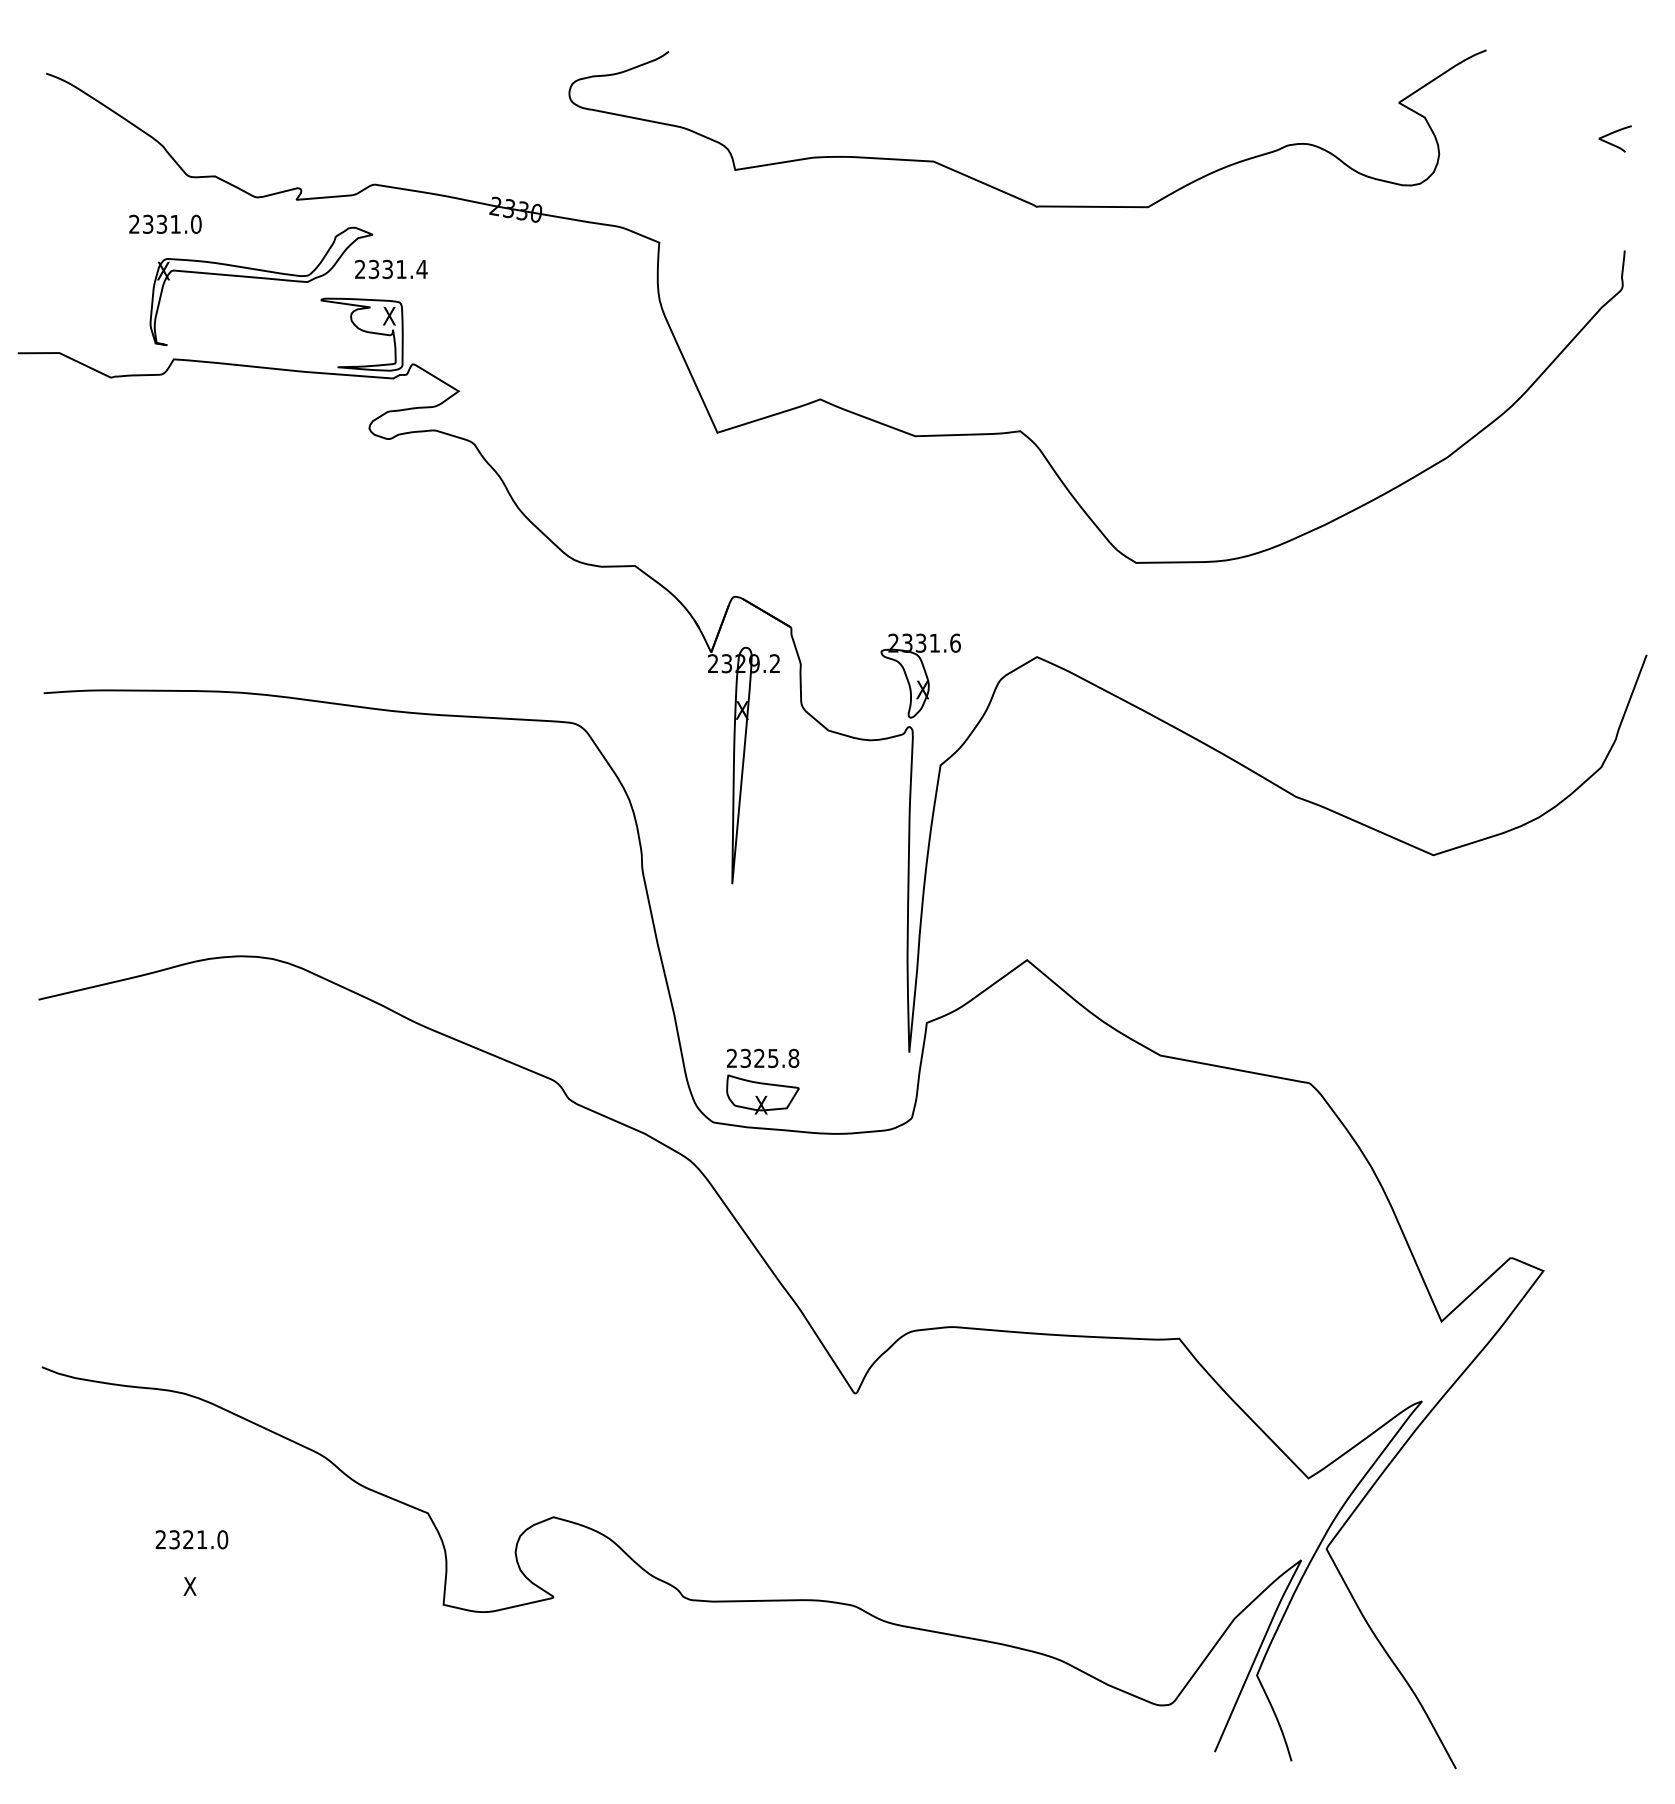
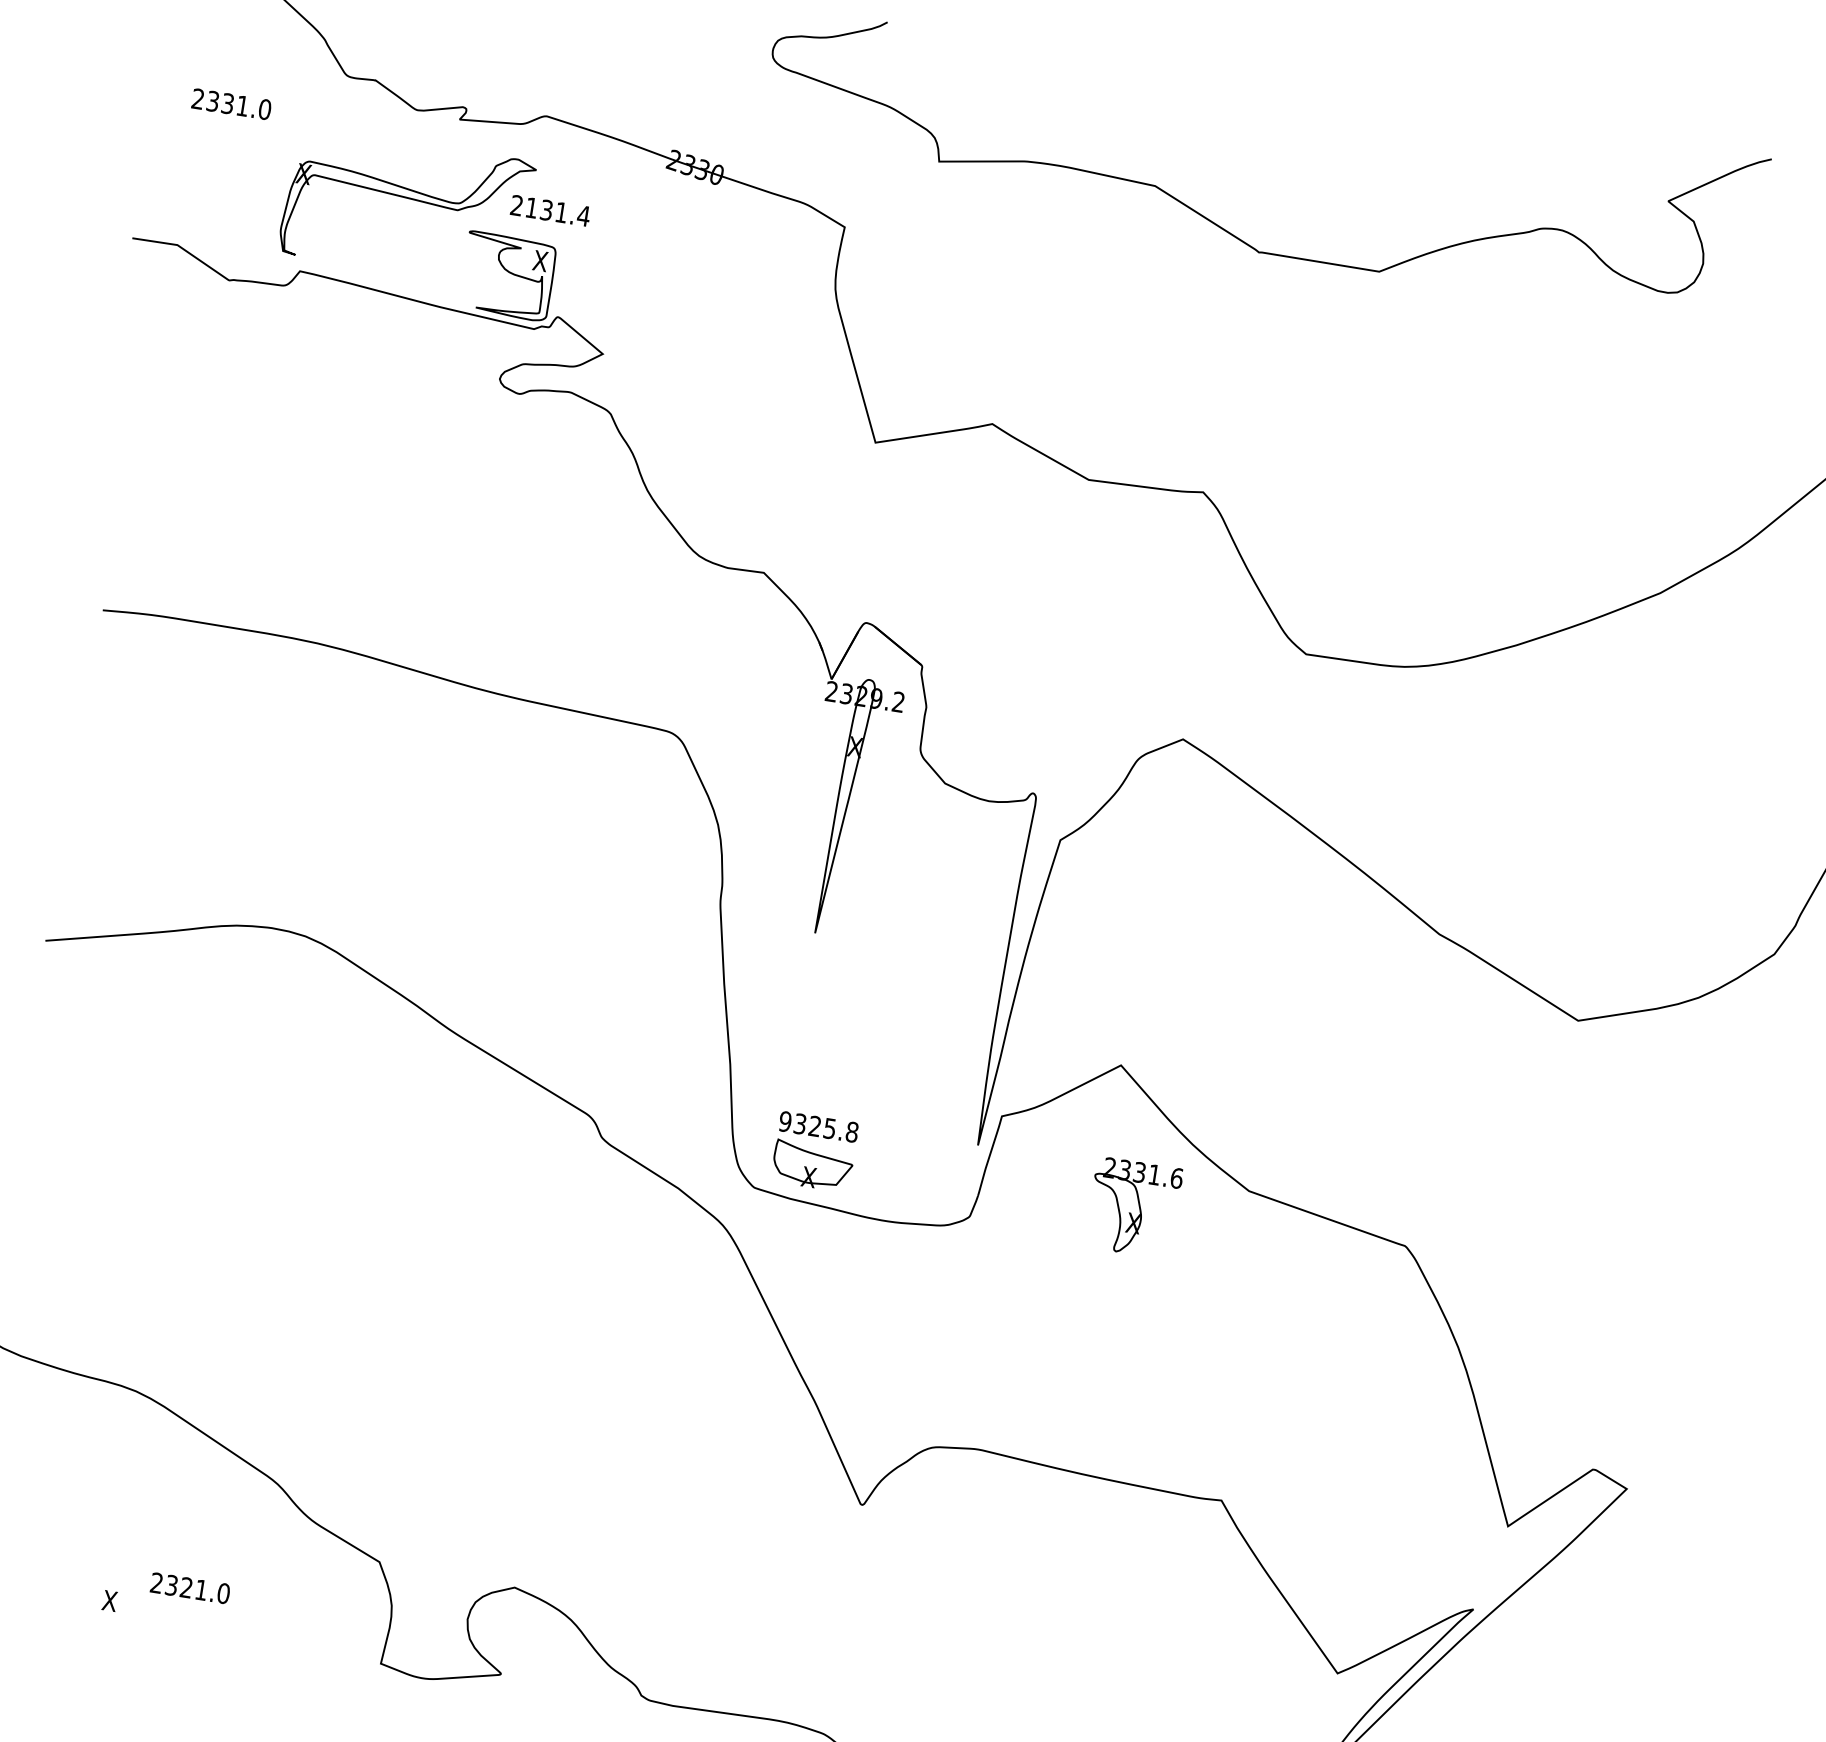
text: (165, 223) -> (231, 103), moved
text: (373, 269) -> (531, 207), 2331.4 -> 2131.4
part: (920, 675) -> (1133, 1207), moved
text: (731, 1058) -> (784, 1121), 2325.8 -> 9325.8
text: (191, 1539) -> (189, 1588), moved

